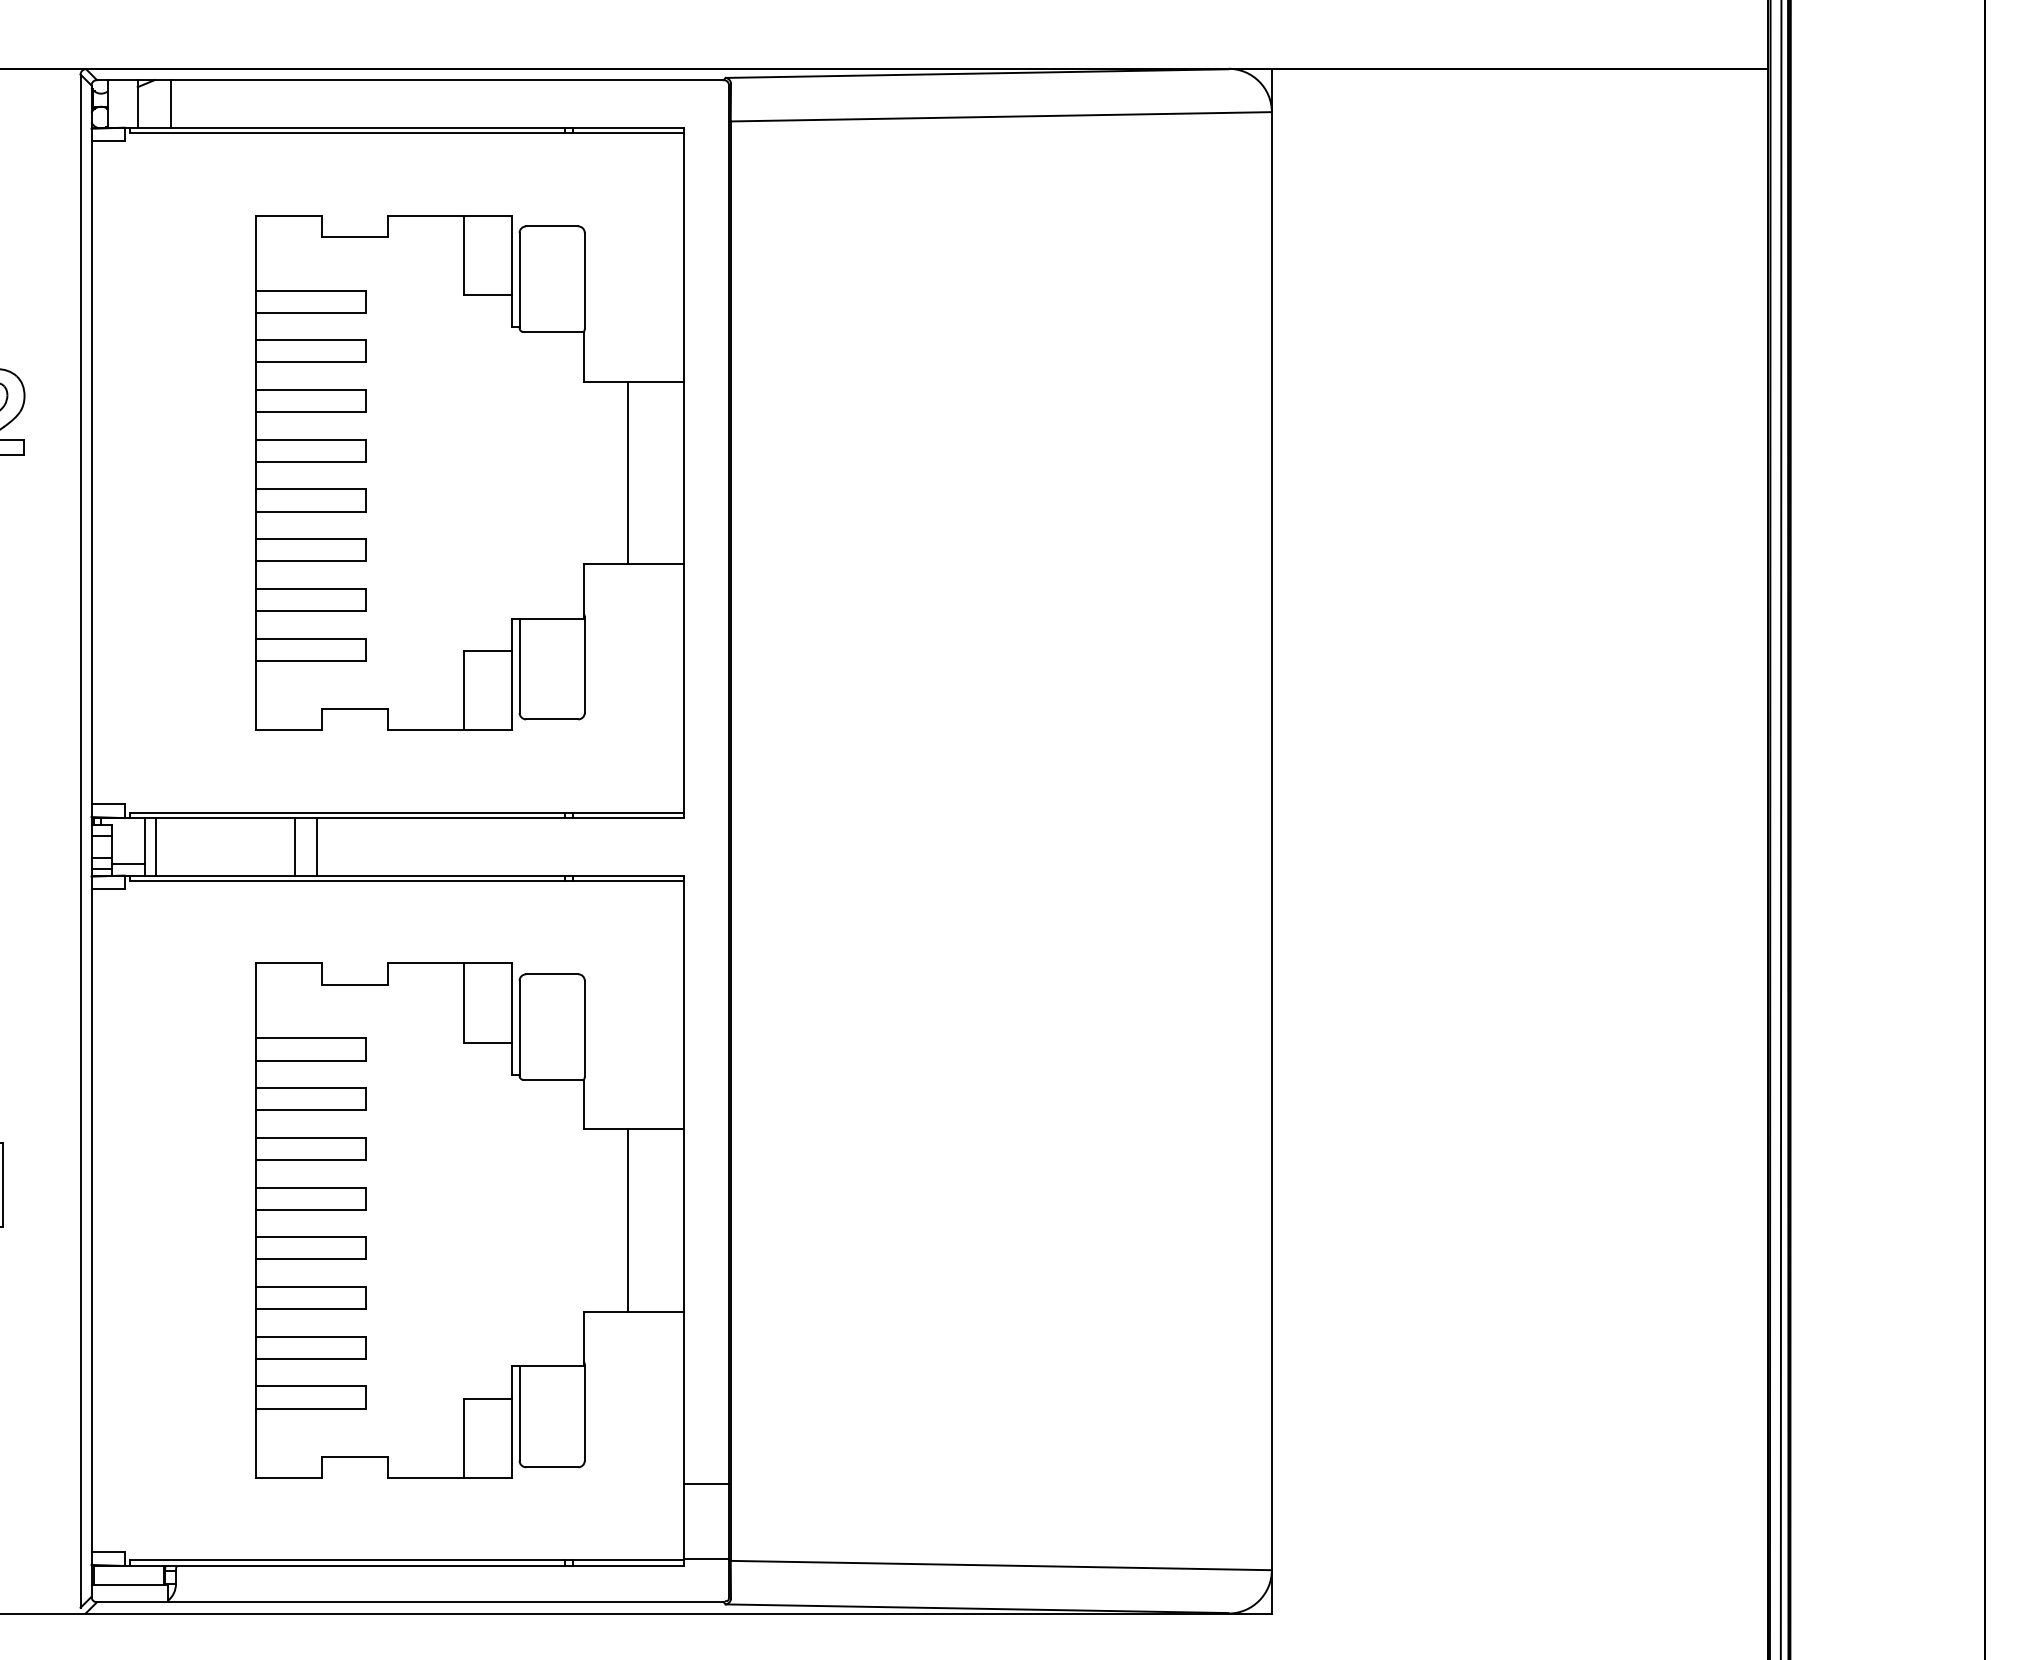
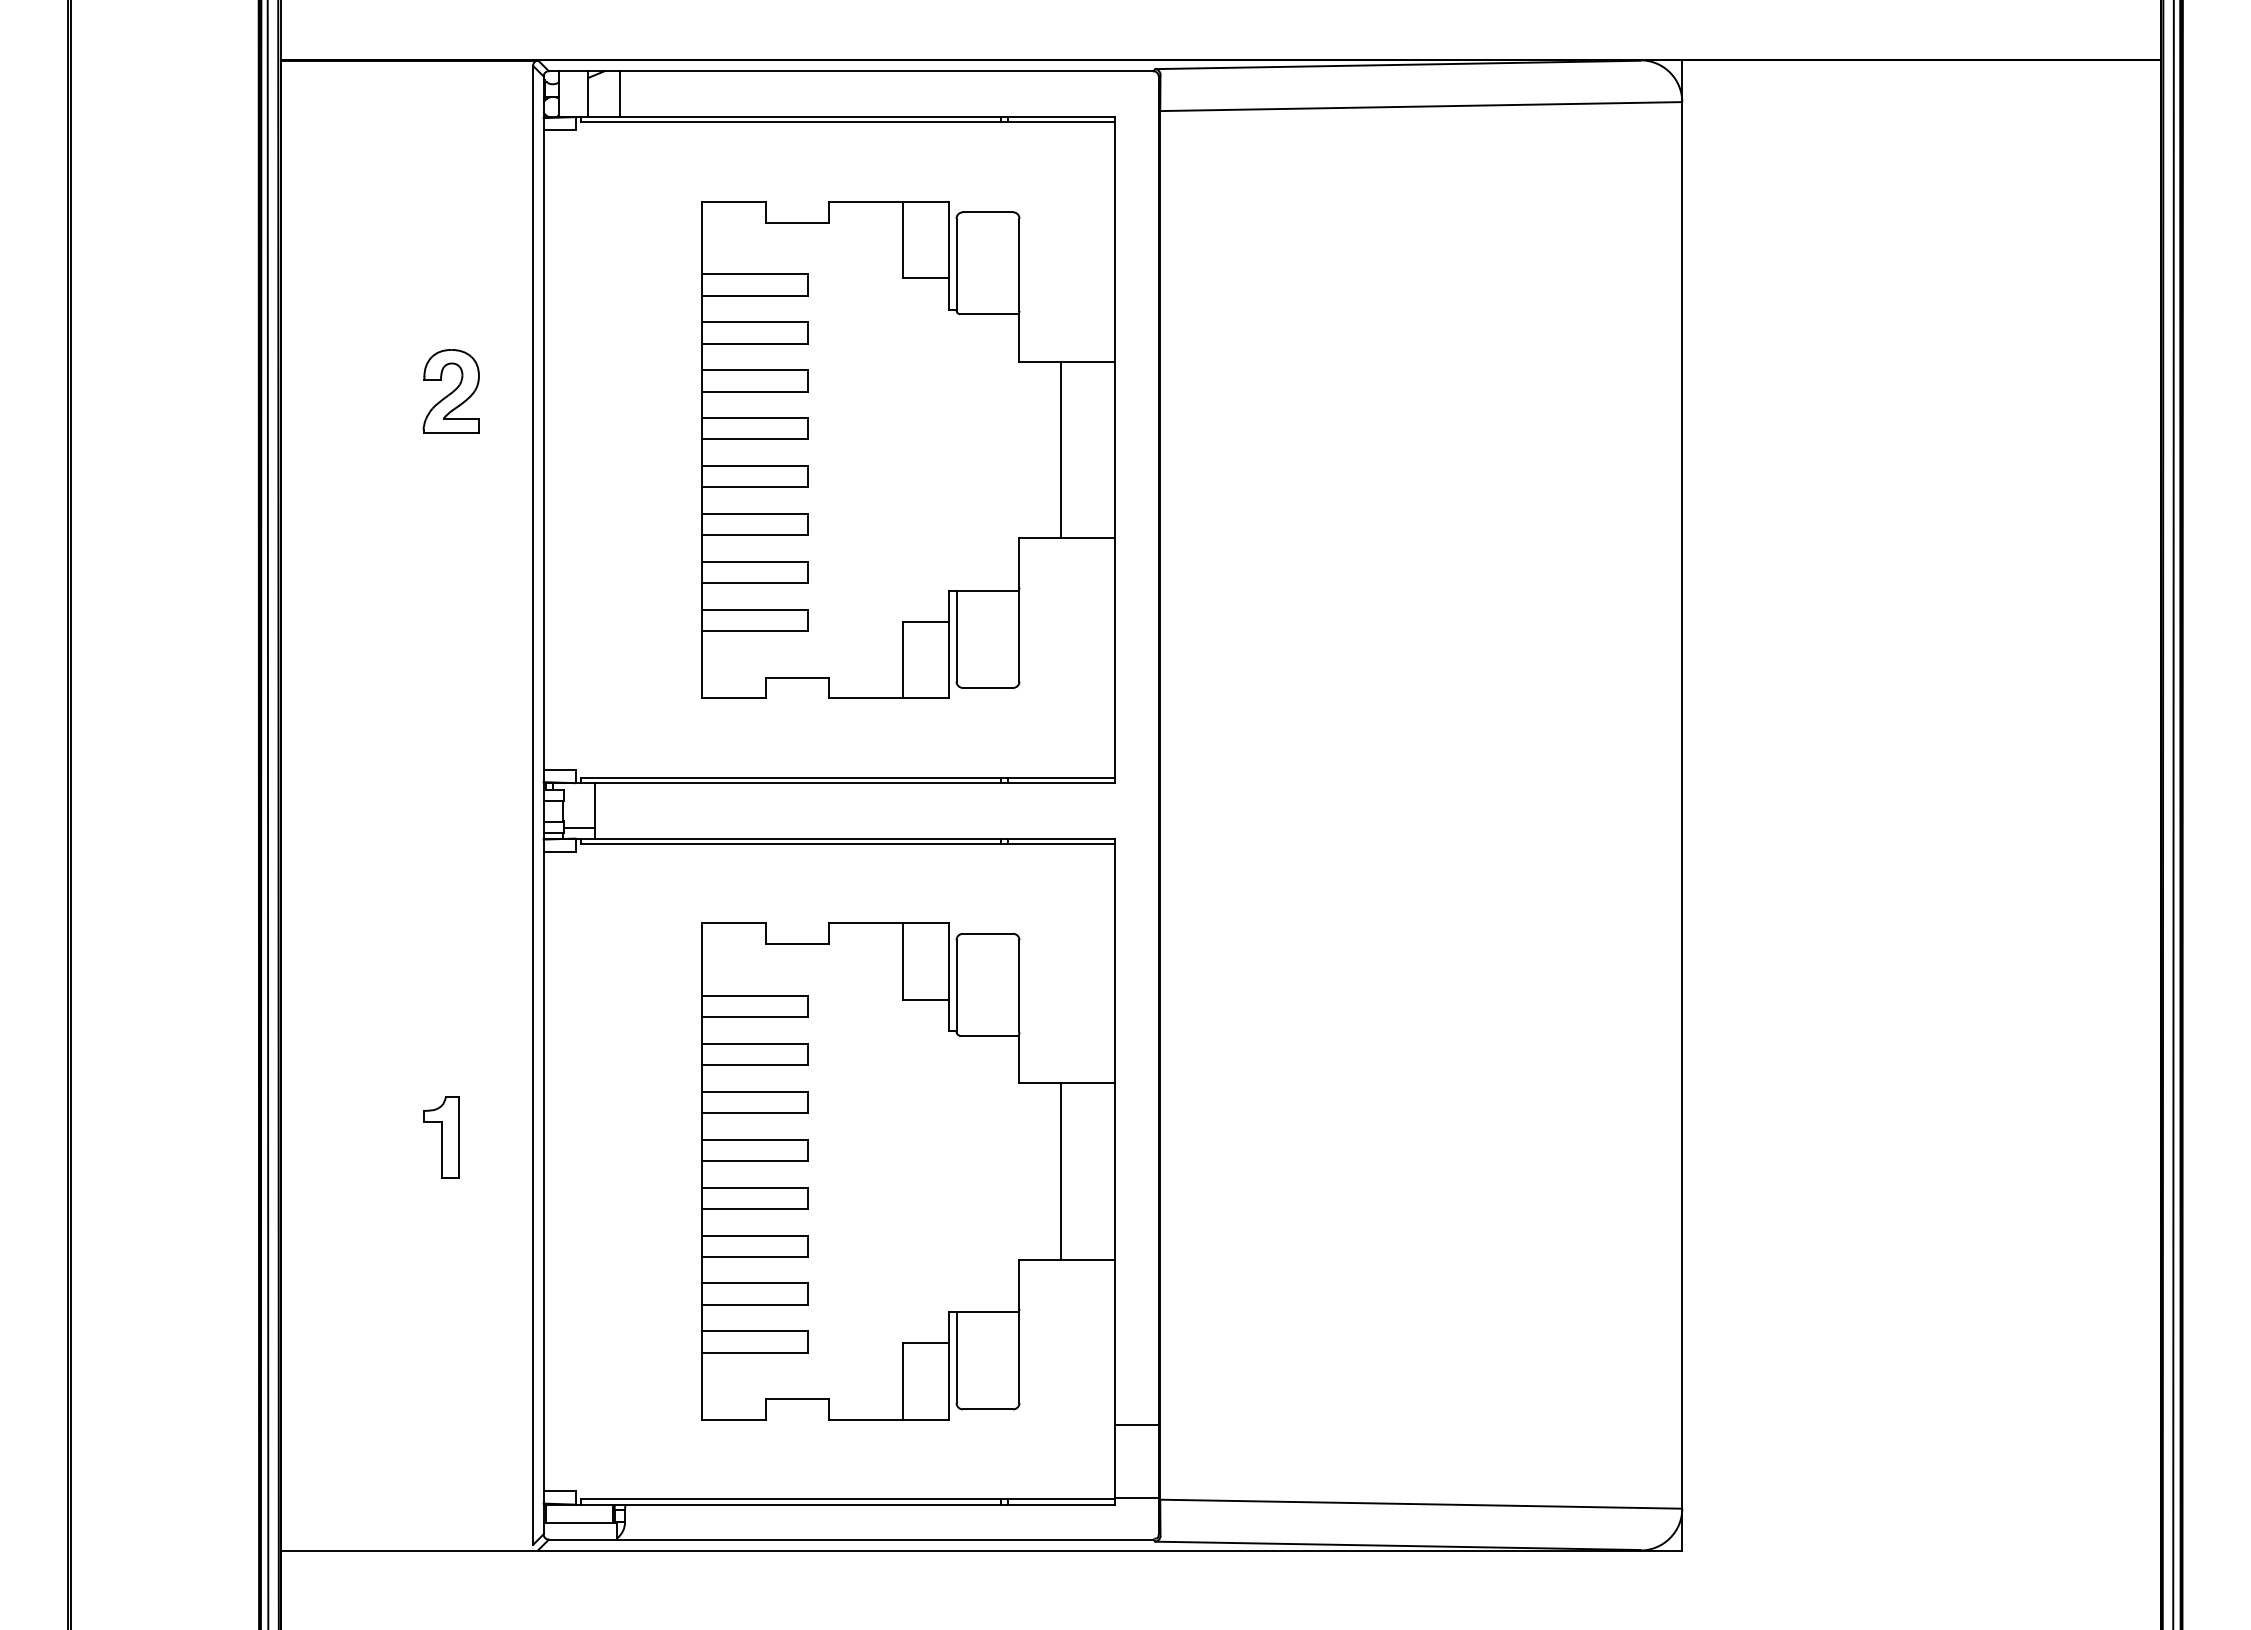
line: (155, 846) -> (605, 810), removed
line: (295, 846) -> (740, 810), removed
line: (317, 846) -> (761, 810), removed

